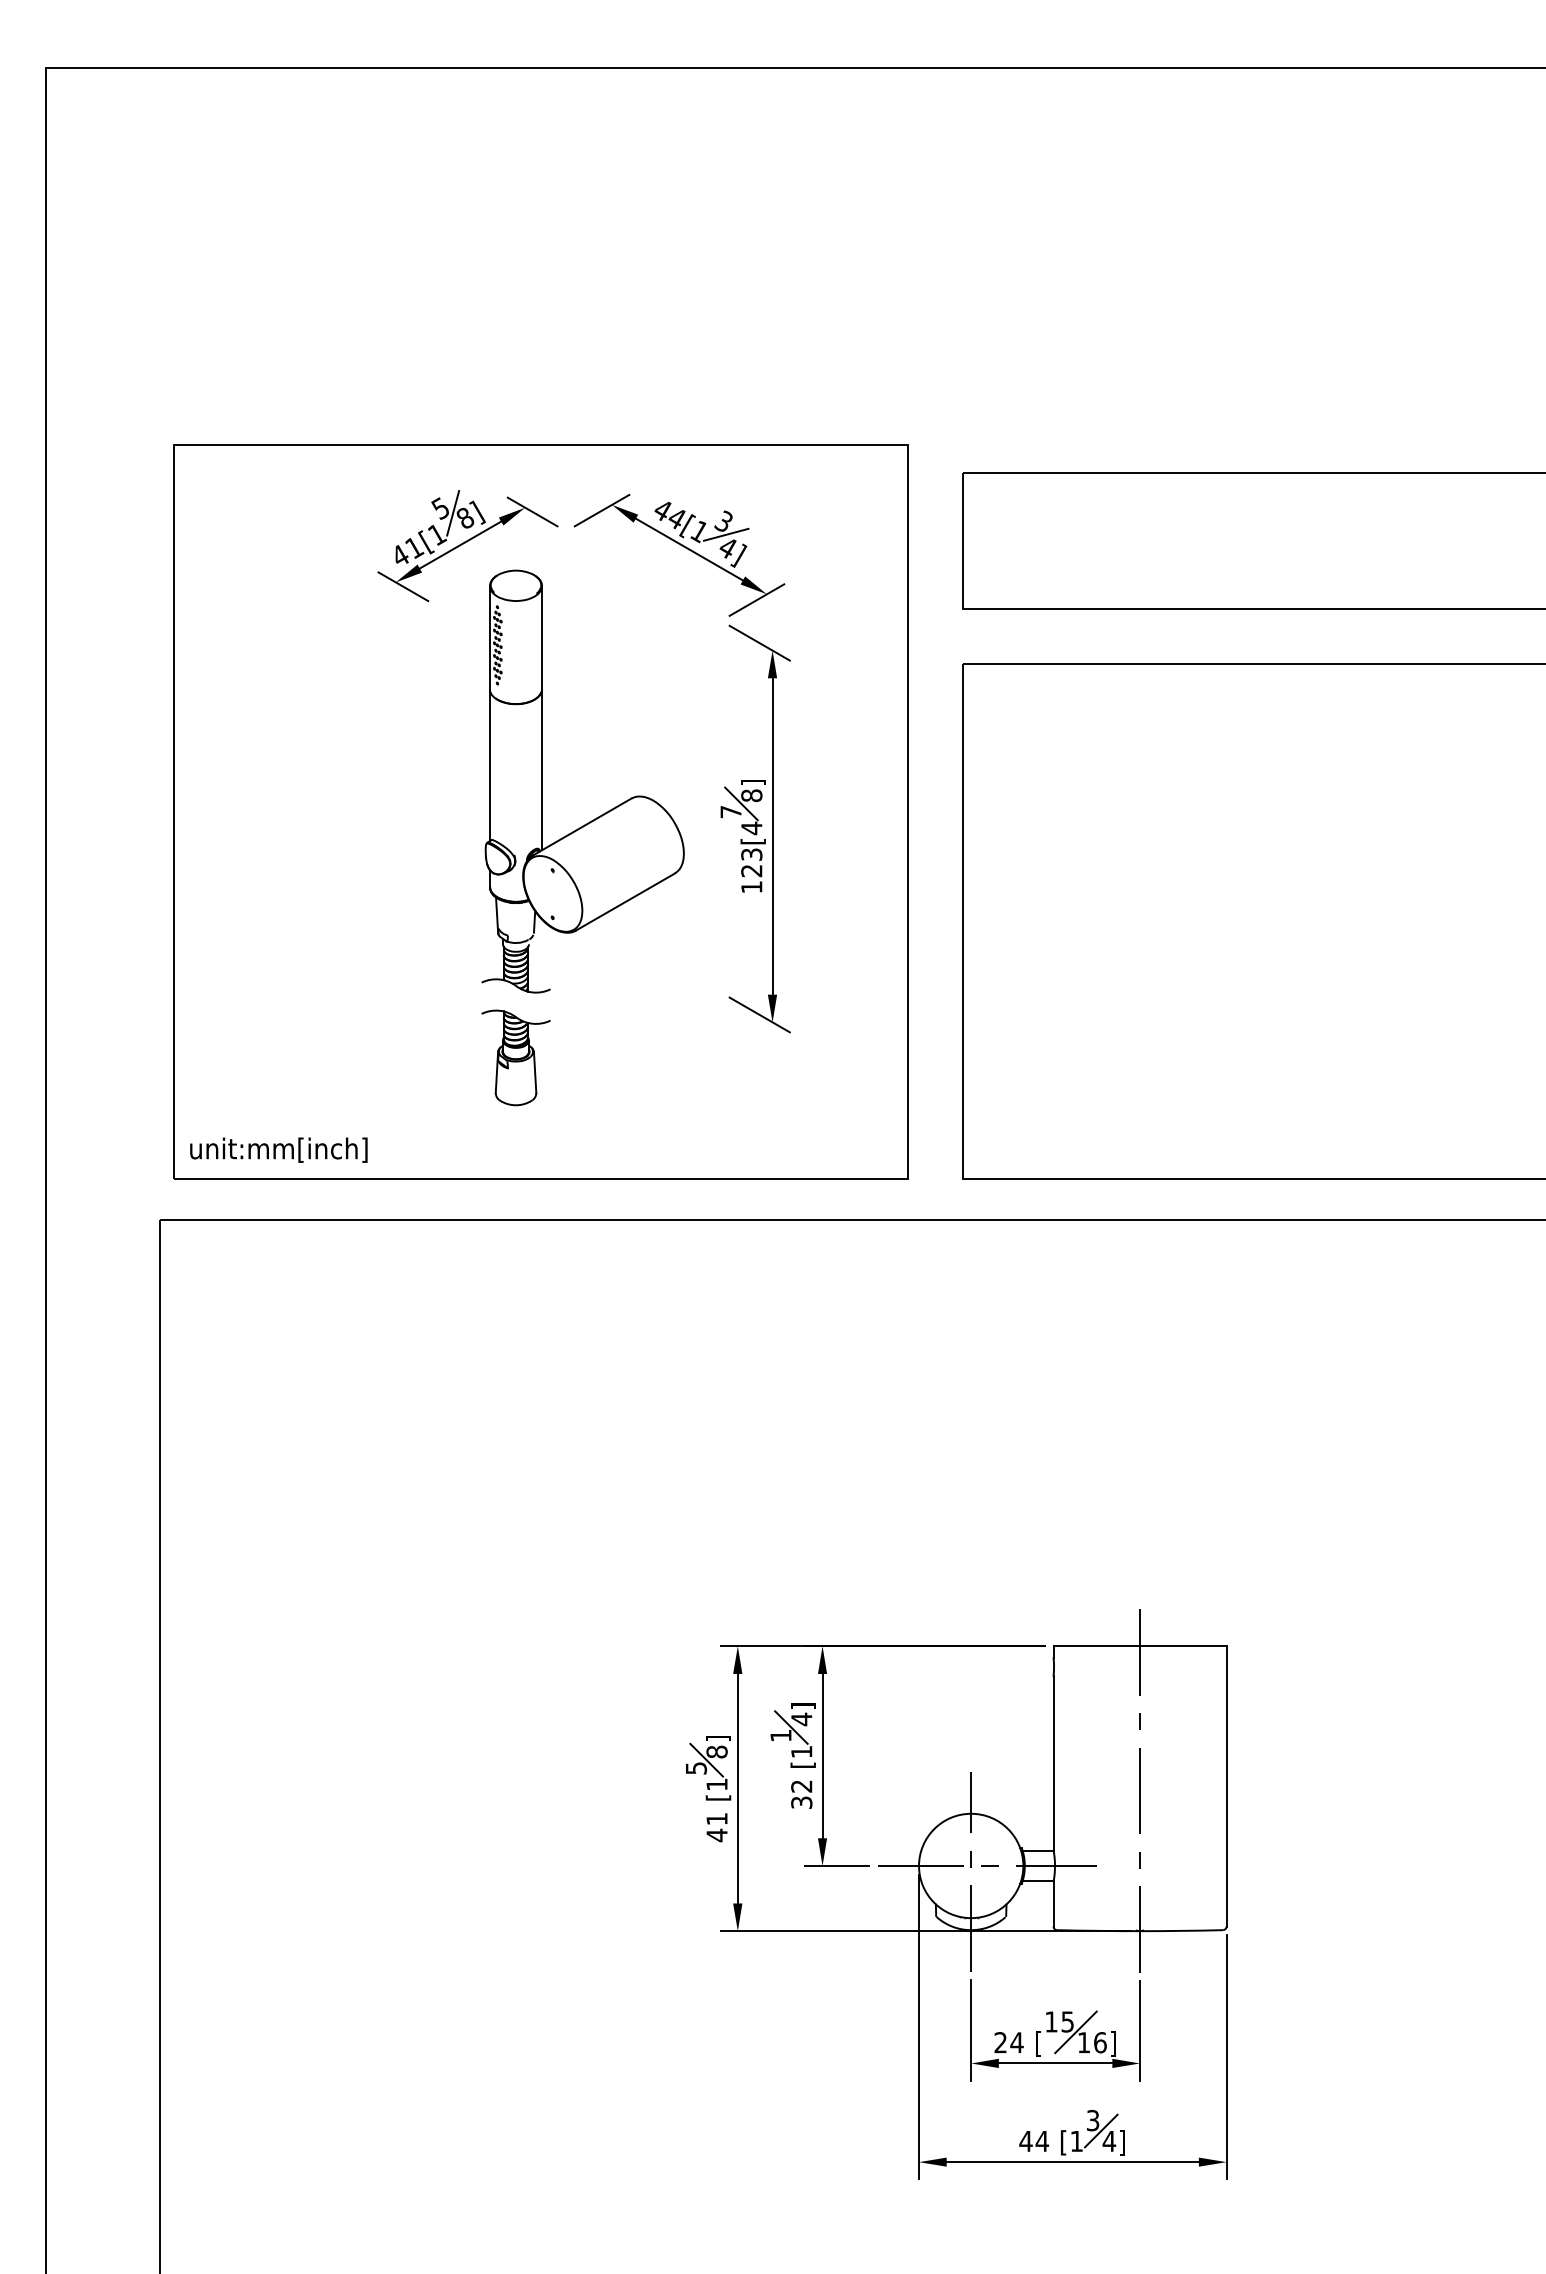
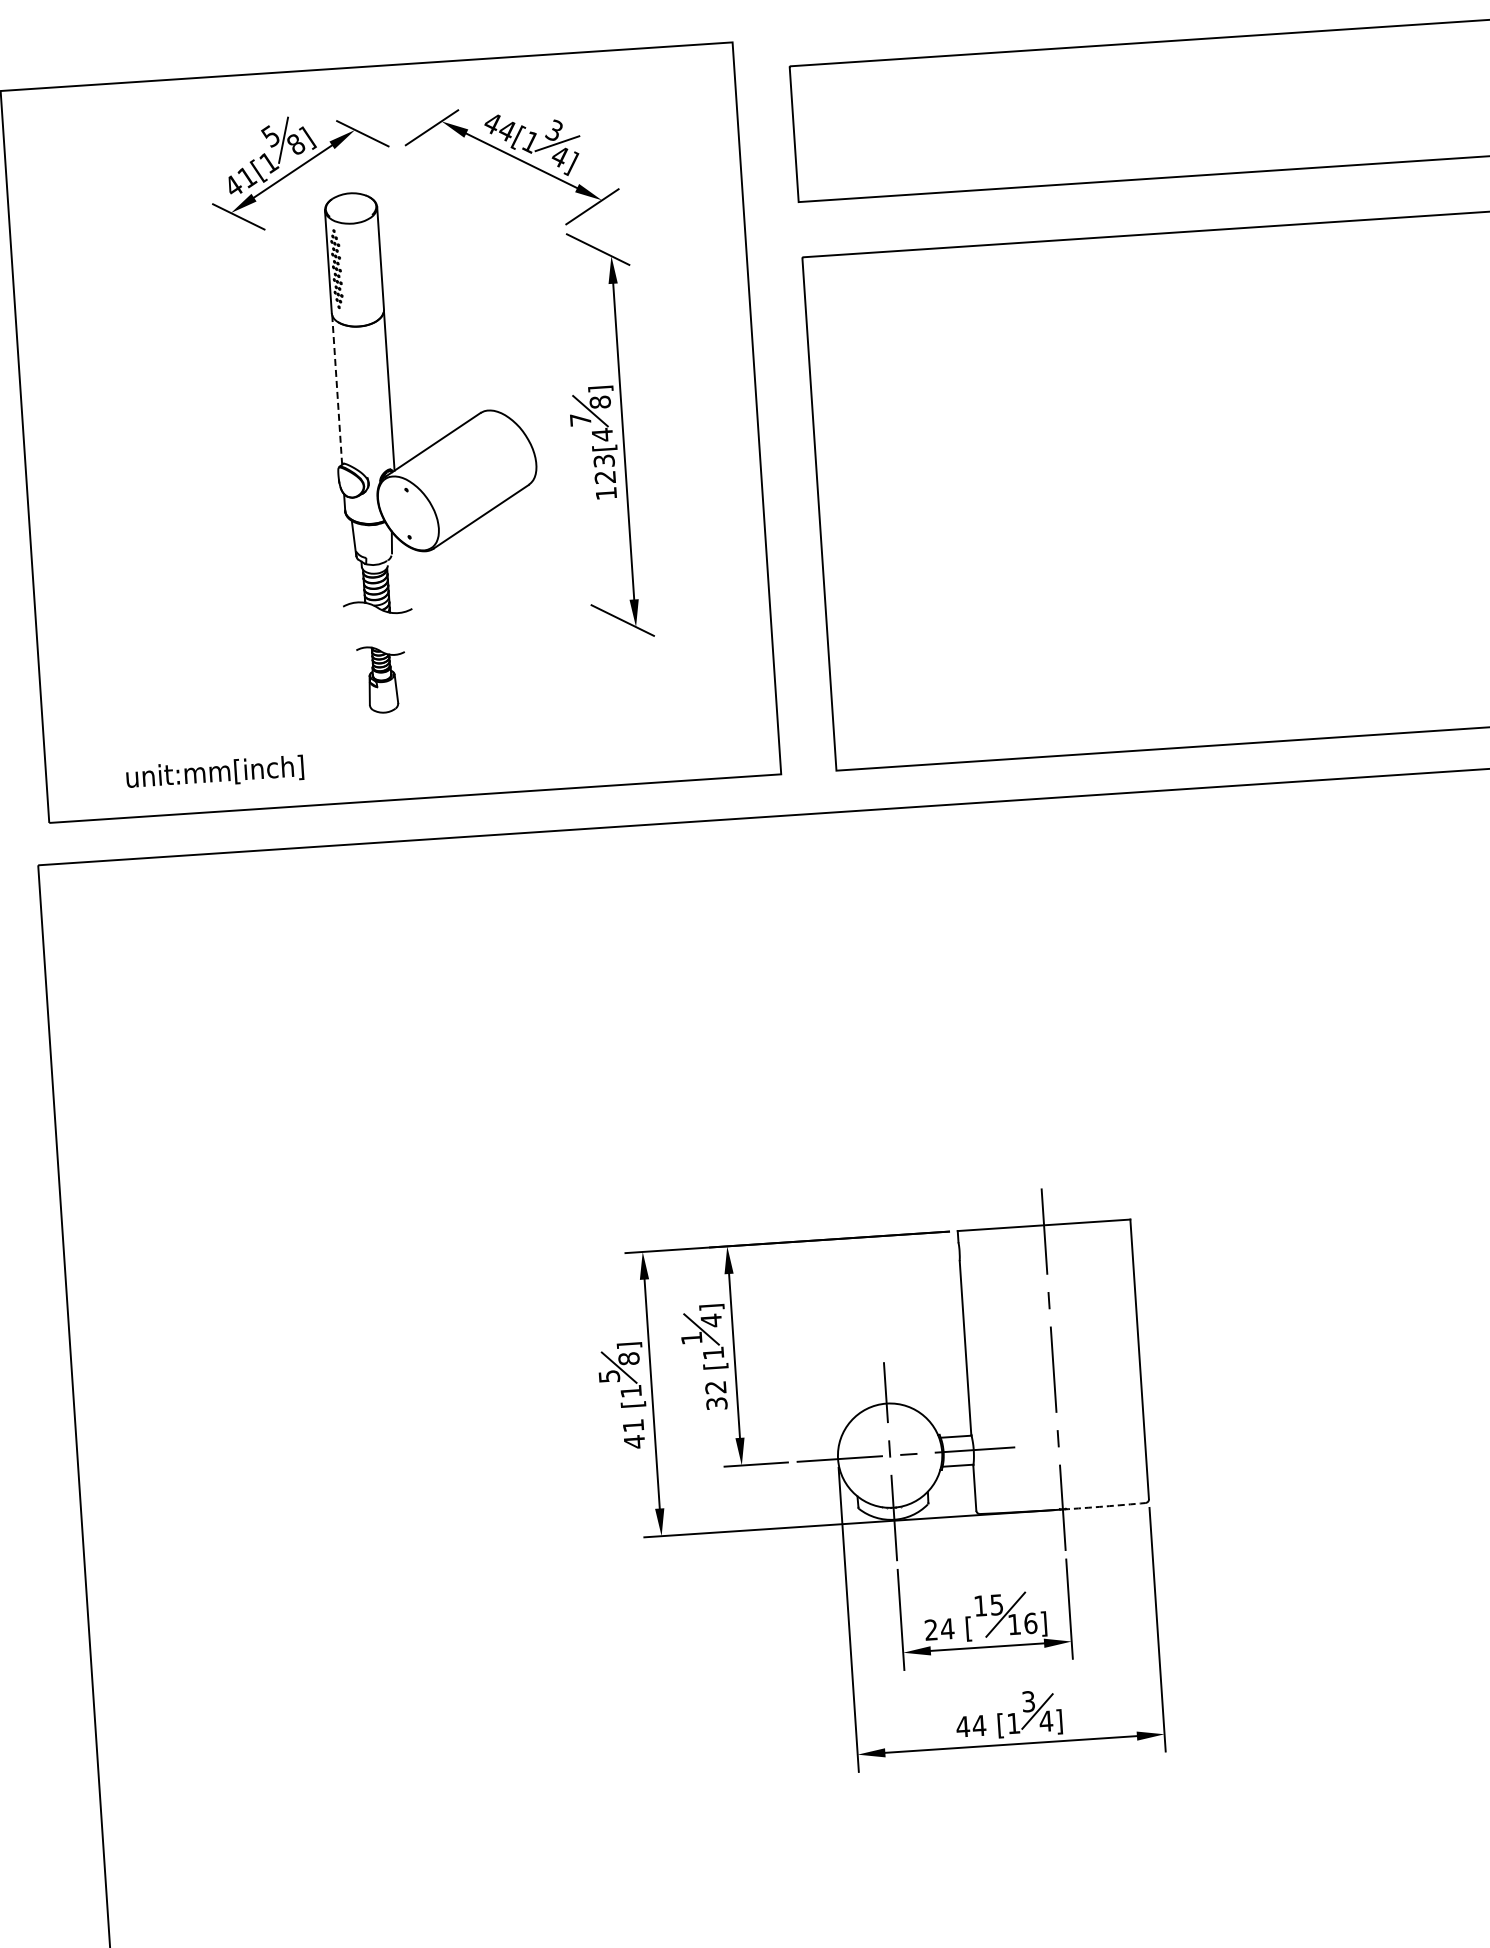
line: (490, 766) -> (337, 390), solid -> dashed
part: (515, 1057) -> (381, 679), size x0.7
text: (278, 1149) -> (214, 772), moved
arc: (1181, 1930) -> (1104, 1506), solid -> dashed

